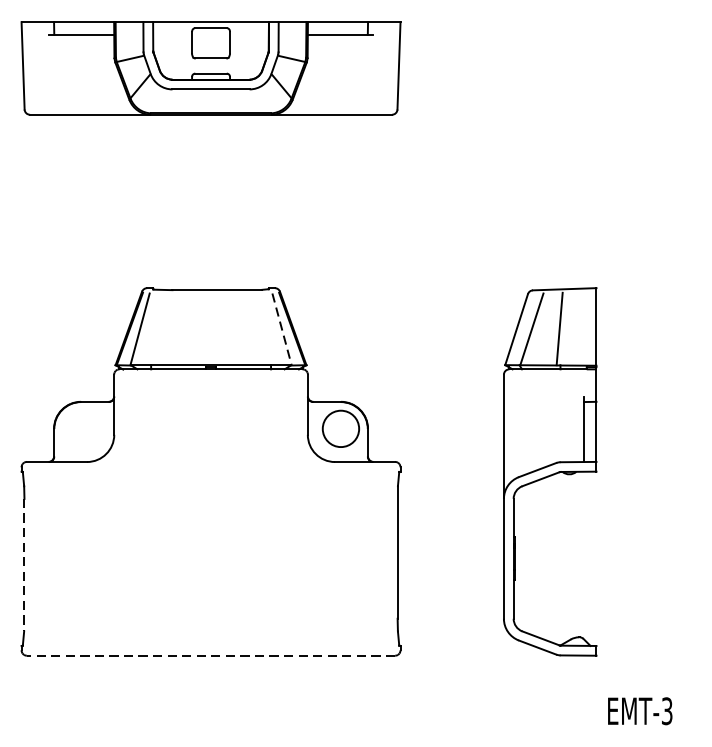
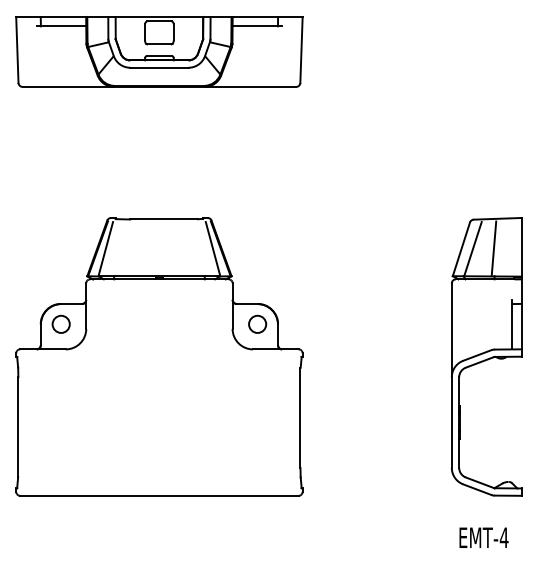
line: (282, 329) -> (213, 249), dashed -> solid
circle: (80, 427) -> (60, 323), added
circle: (340, 427) -> (257, 323), size x0.62
part: (549, 471) -> (486, 356), moved
line: (24, 565) -> (18, 427), dashed -> solid
line: (209, 655) -> (158, 495), dashed -> solid
text: (666, 710) -> (503, 537), EMT-3 -> EMT-4

